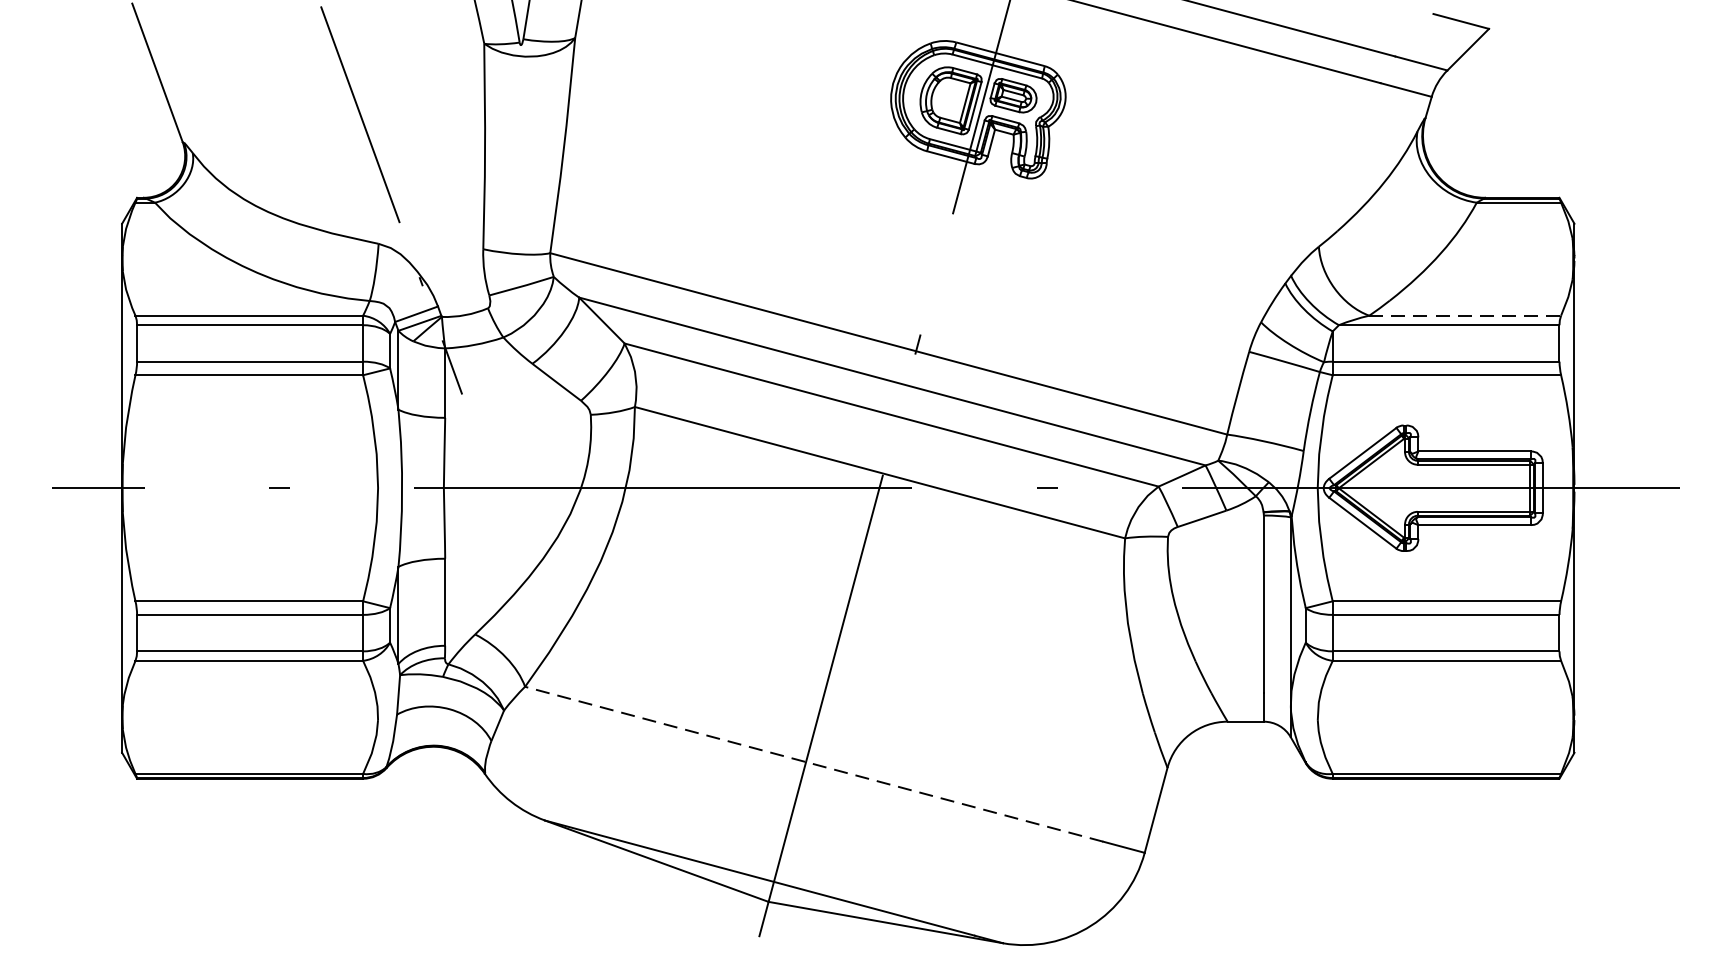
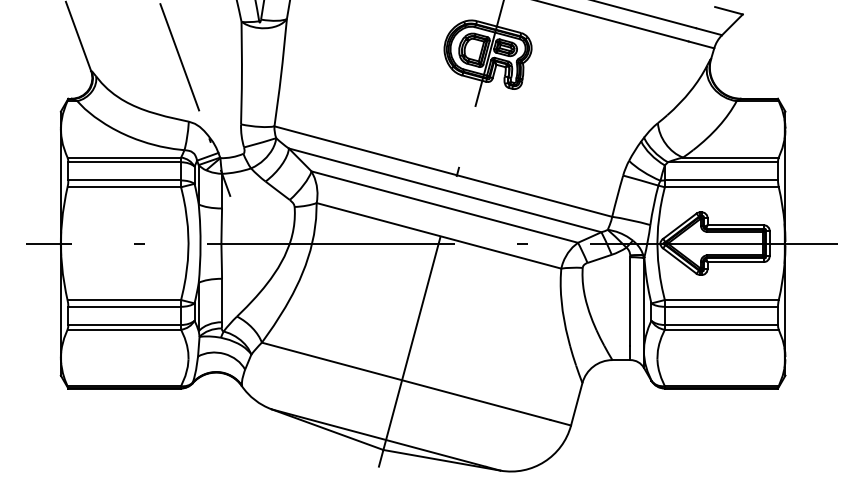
line: (1464, 315) -> (730, 157), dashed -> solid
line: (812, 764) -> (405, 381), dashed -> solid

